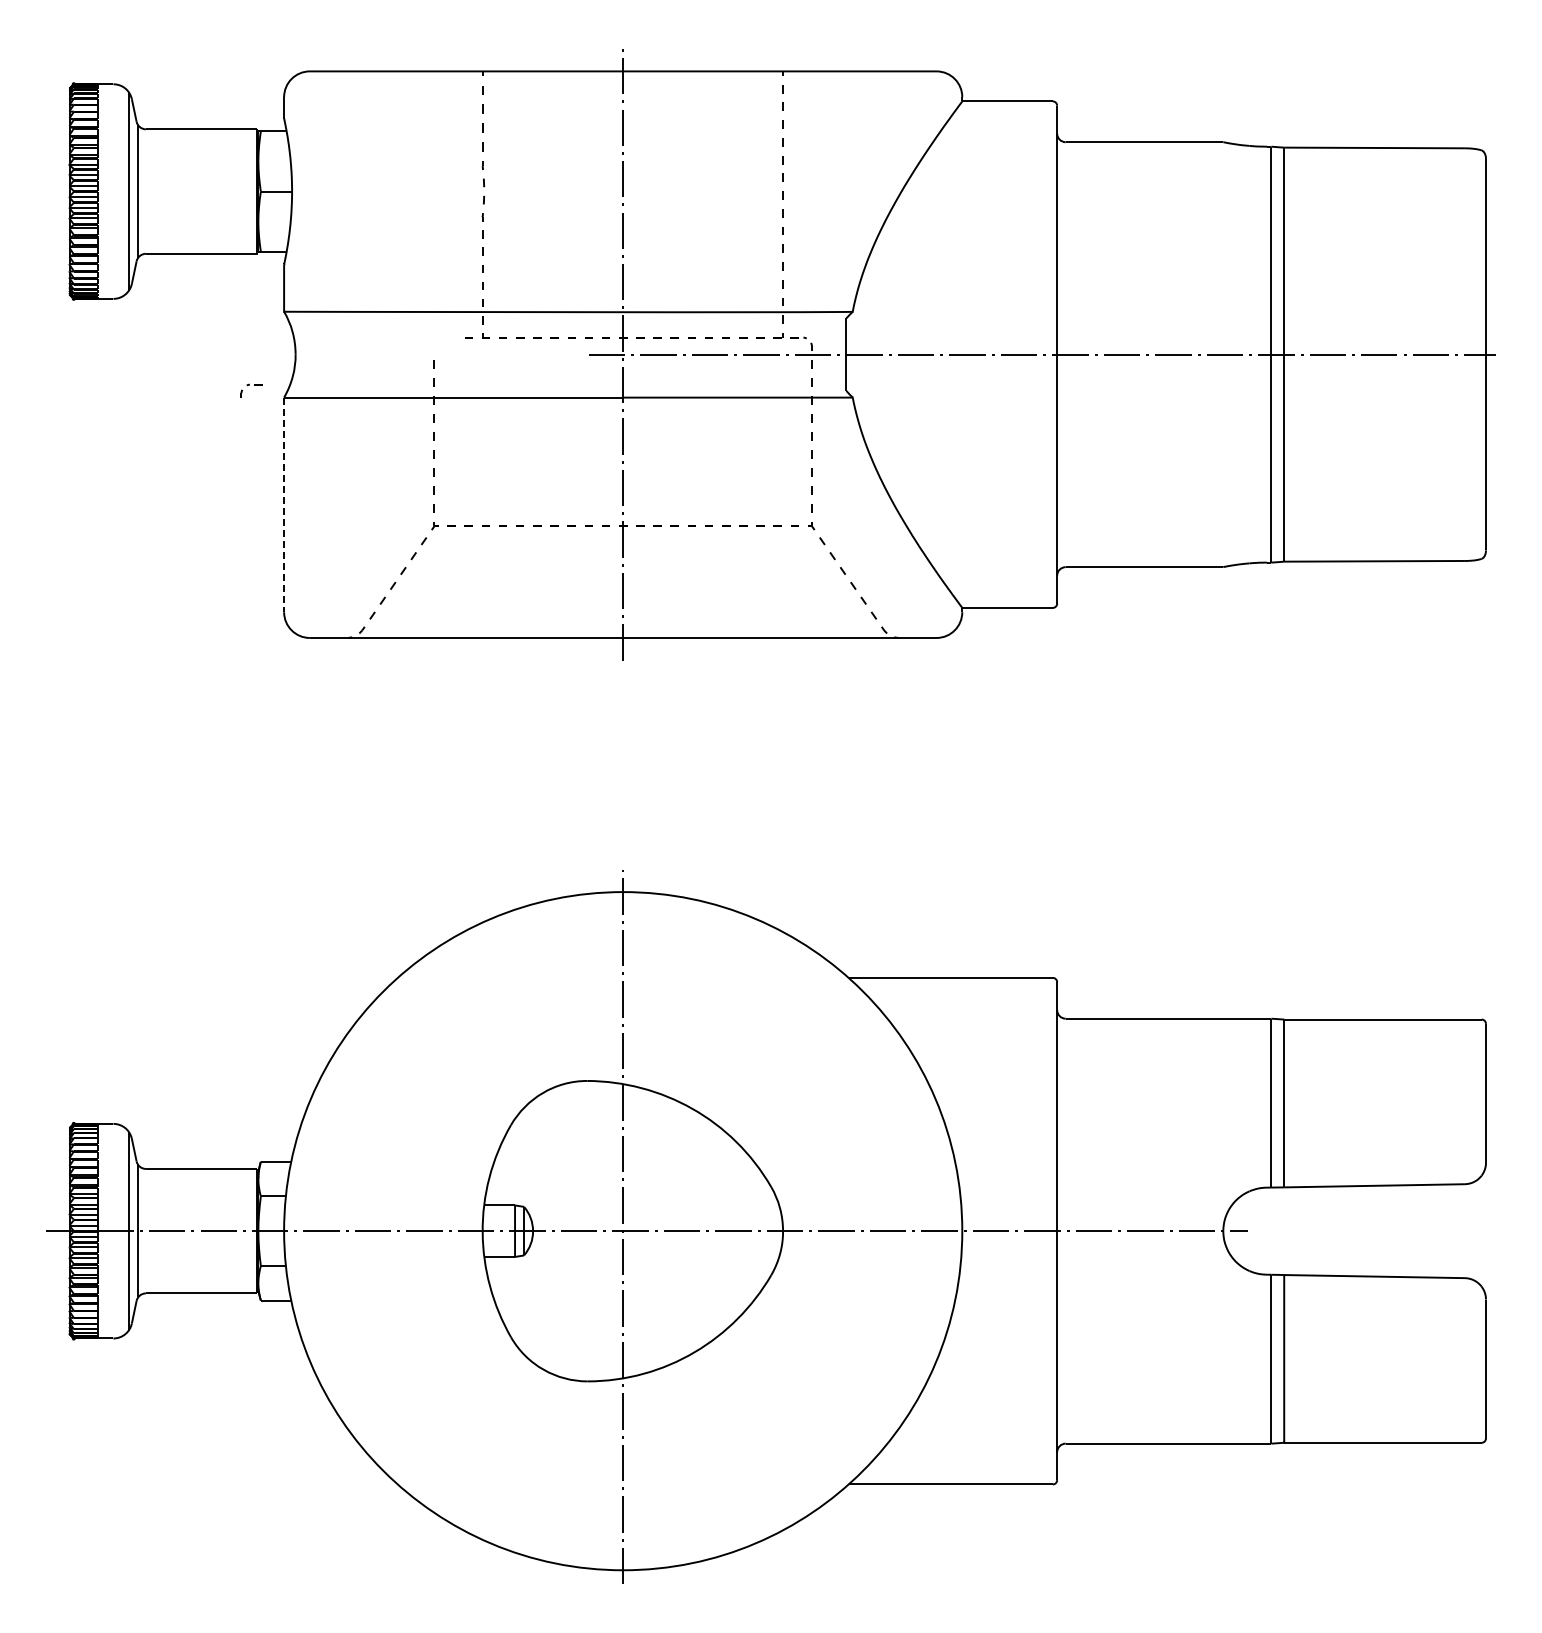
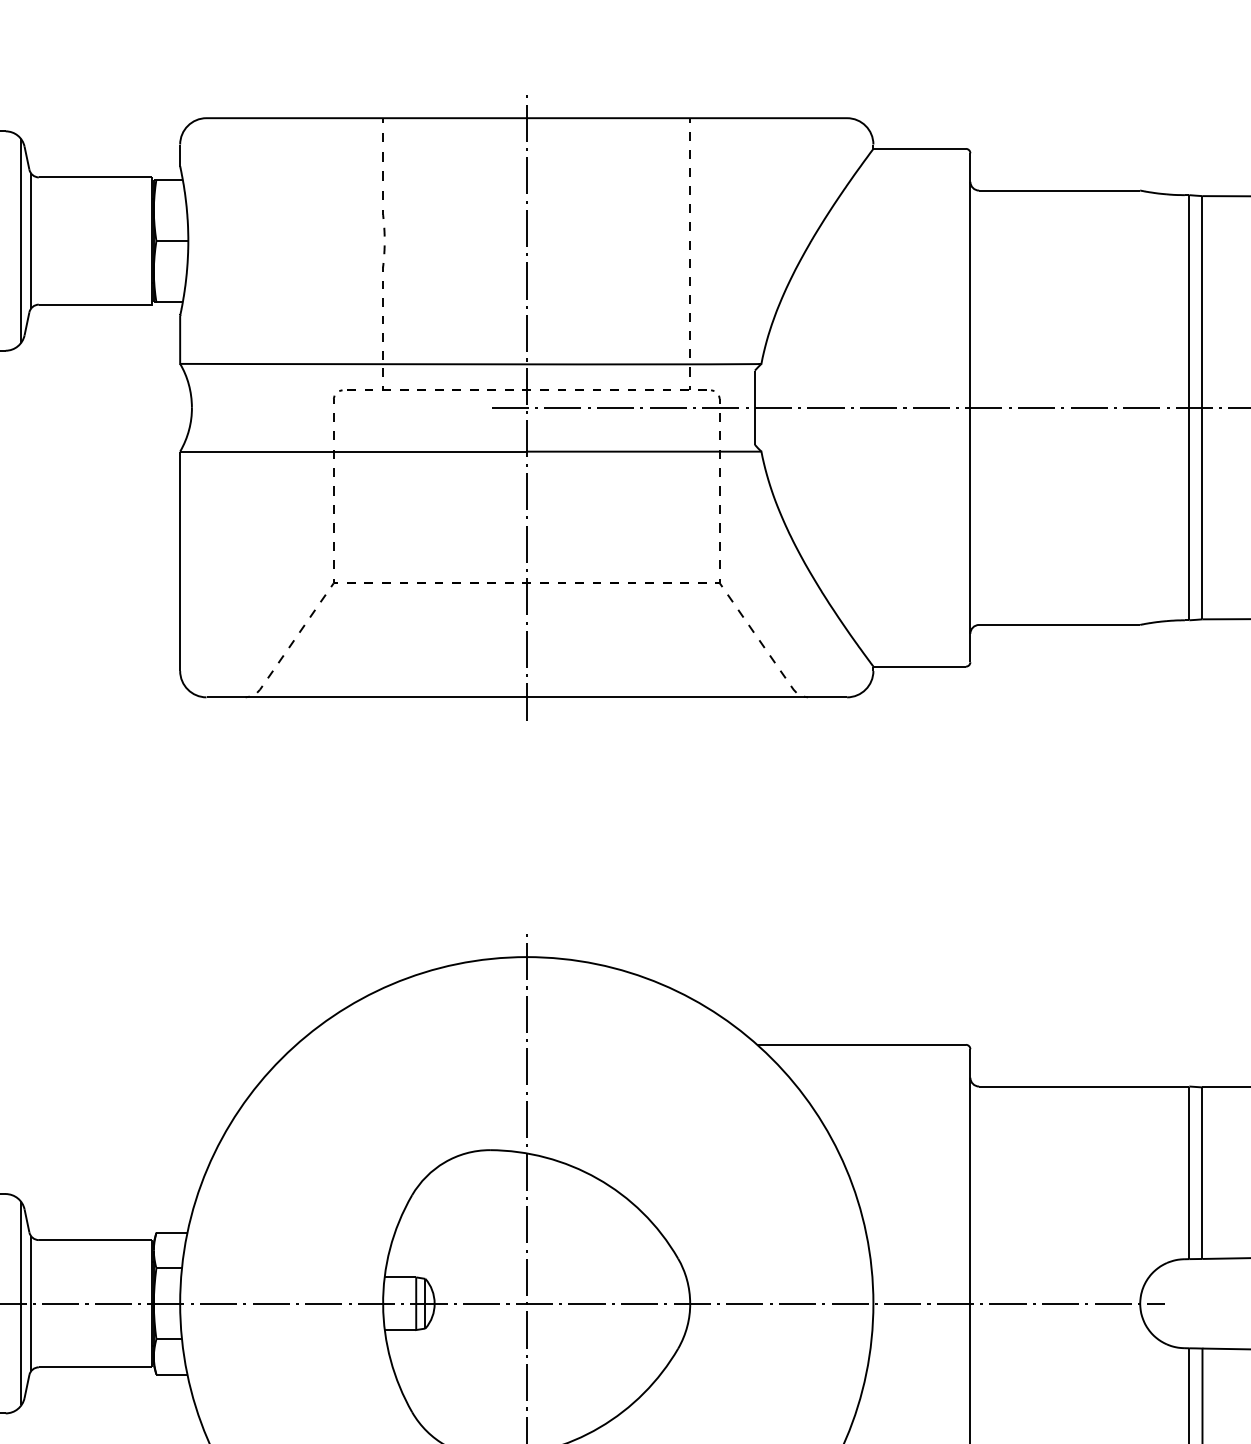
part: (251, 390) -> (344, 396), moved
line: (284, 505) -> (180, 561), dashed -> solid

